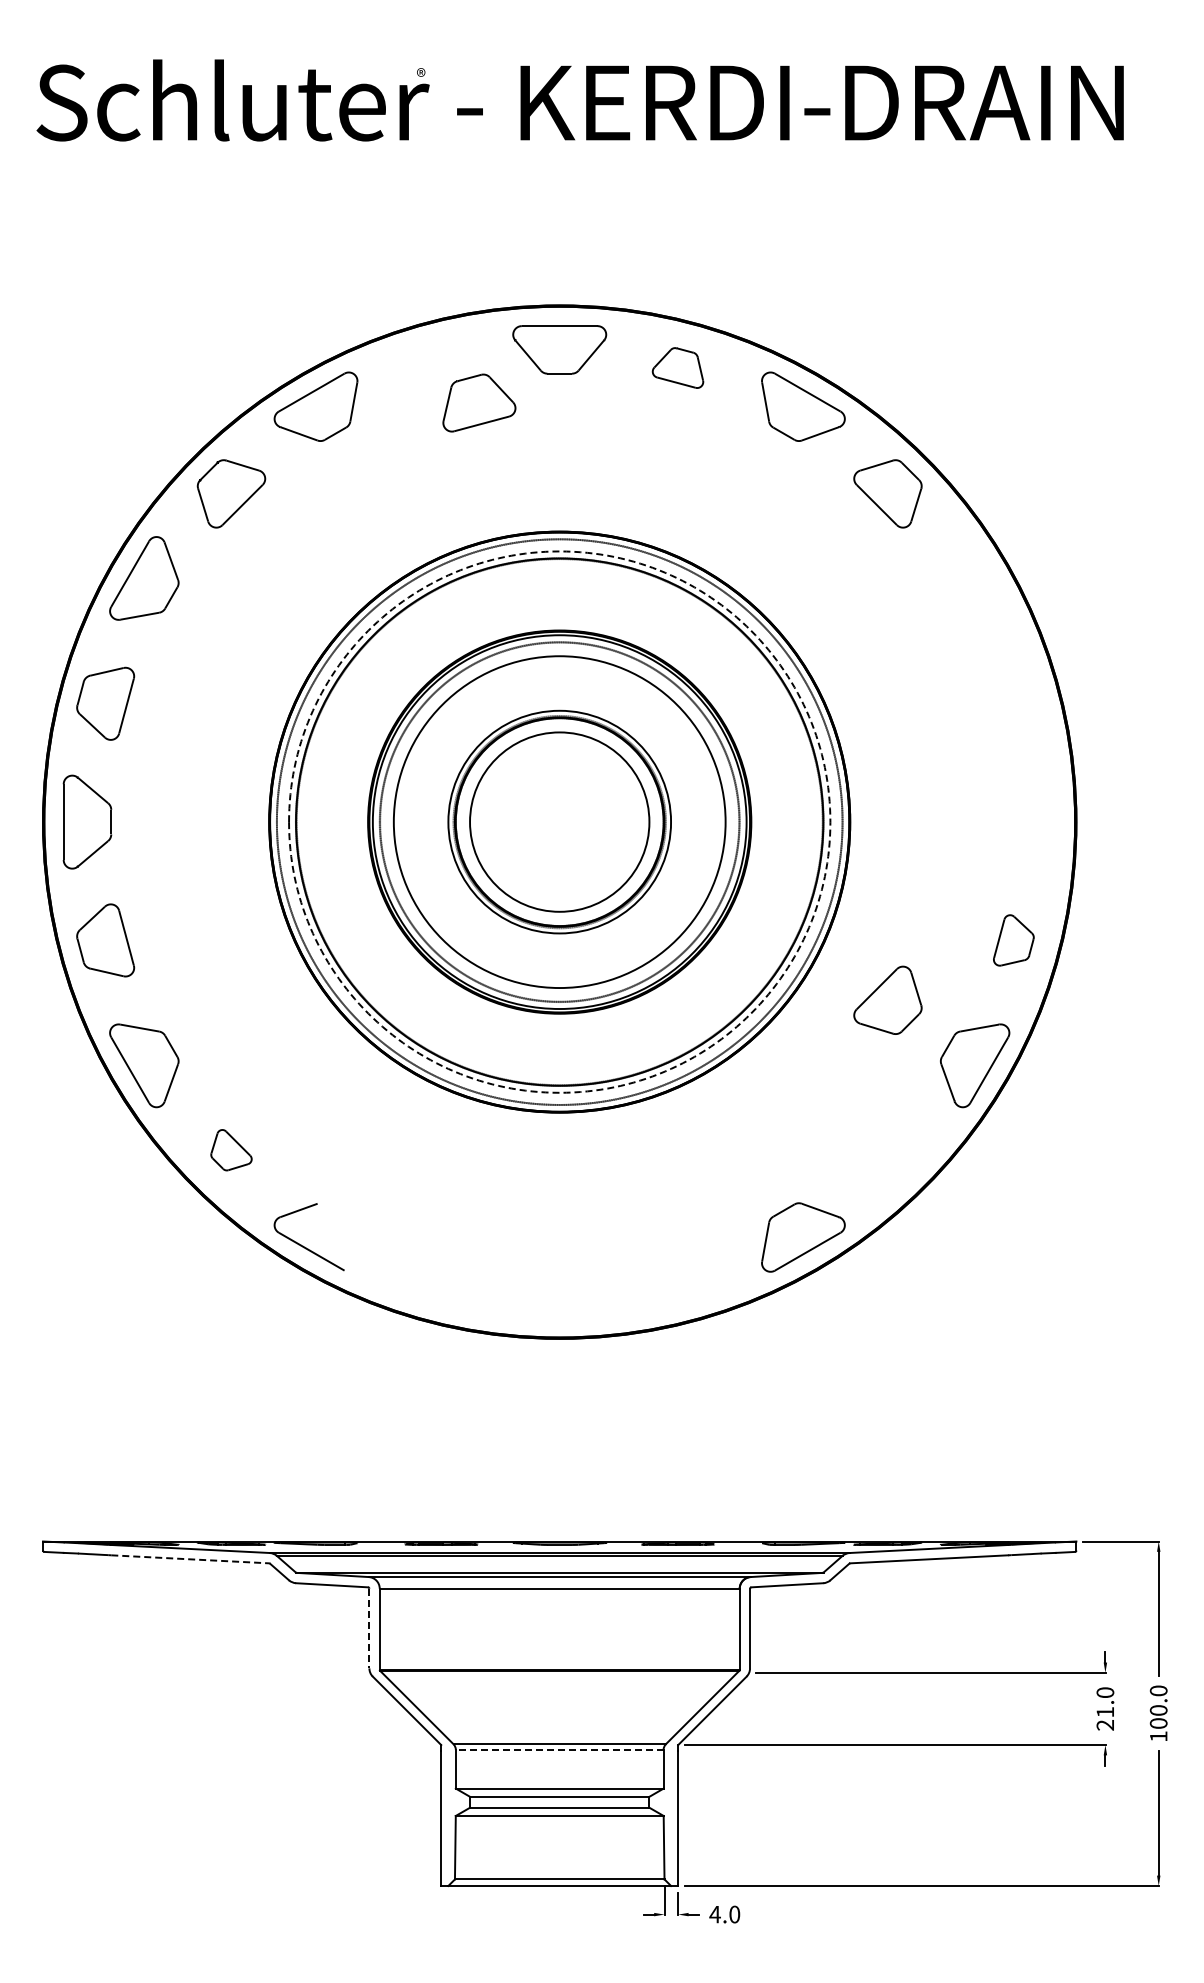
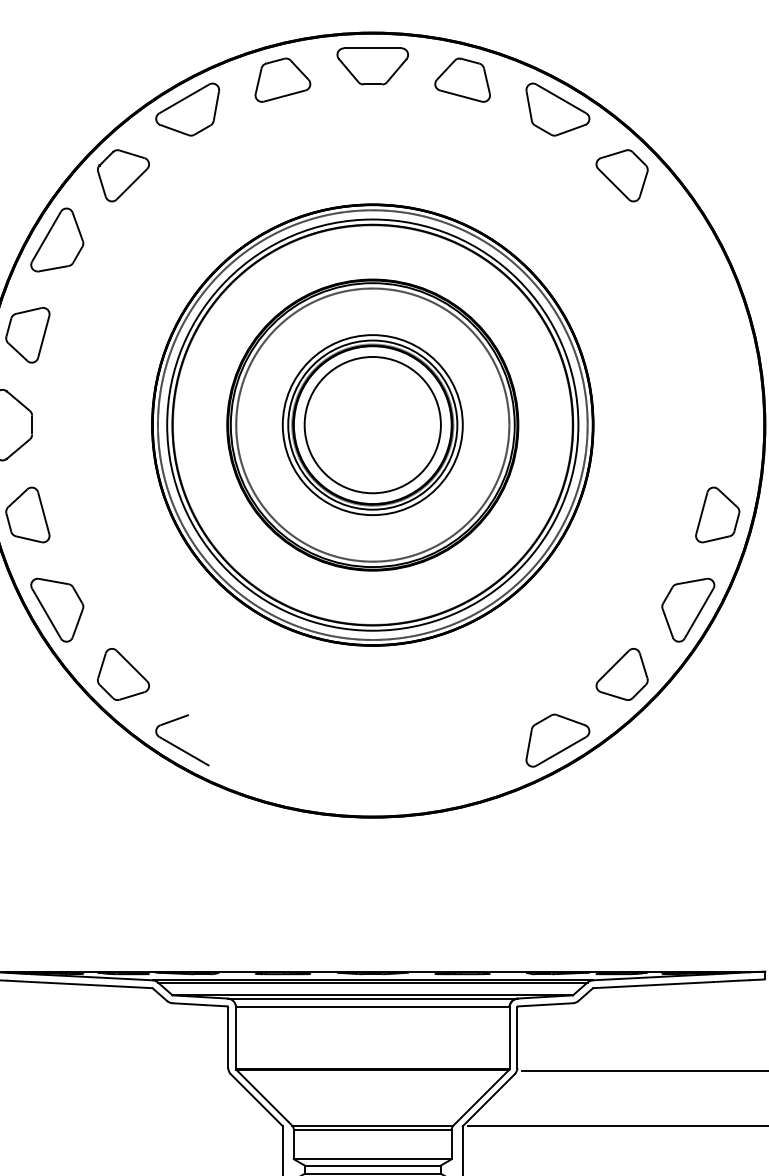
part: (677, 367) -> (462, 79), size x1.43
part: (479, 402) -> (283, 79), moved
circle: (559, 821) -> (372, 424), dashed -> solid
circle: (559, 821) -> (372, 424), size x0.71
part: (1013, 940) -> (717, 515), size x1.43
part: (887, 999) -> (621, 673), moved
part: (231, 1149) -> (123, 673), size x1.67
line: (190, 1559) -> (92, 985), dashed -> solid
line: (369, 1628) -> (228, 1037), dashed -> solid
line: (559, 1749) -> (372, 1129), dashed -> solid

